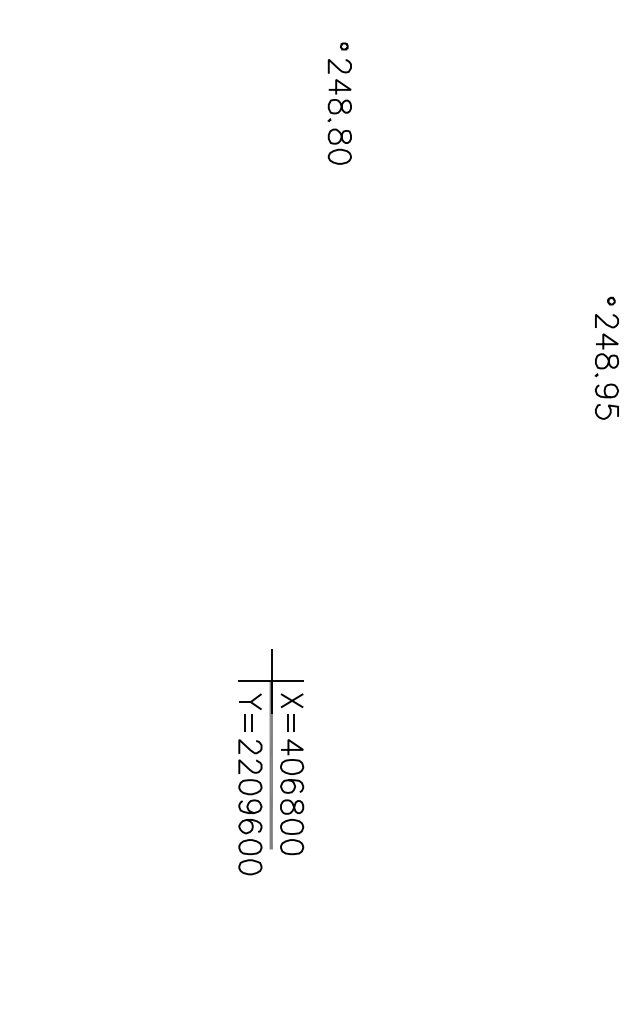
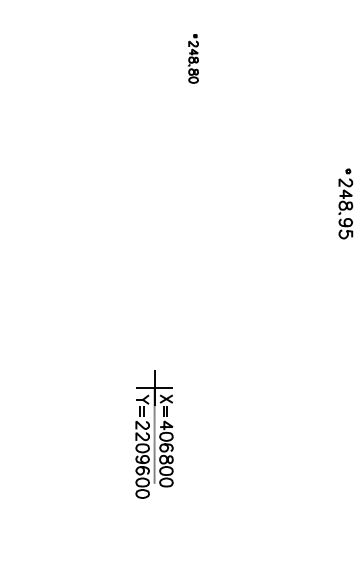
part: (339, 102) -> (193, 58), size x0.7

